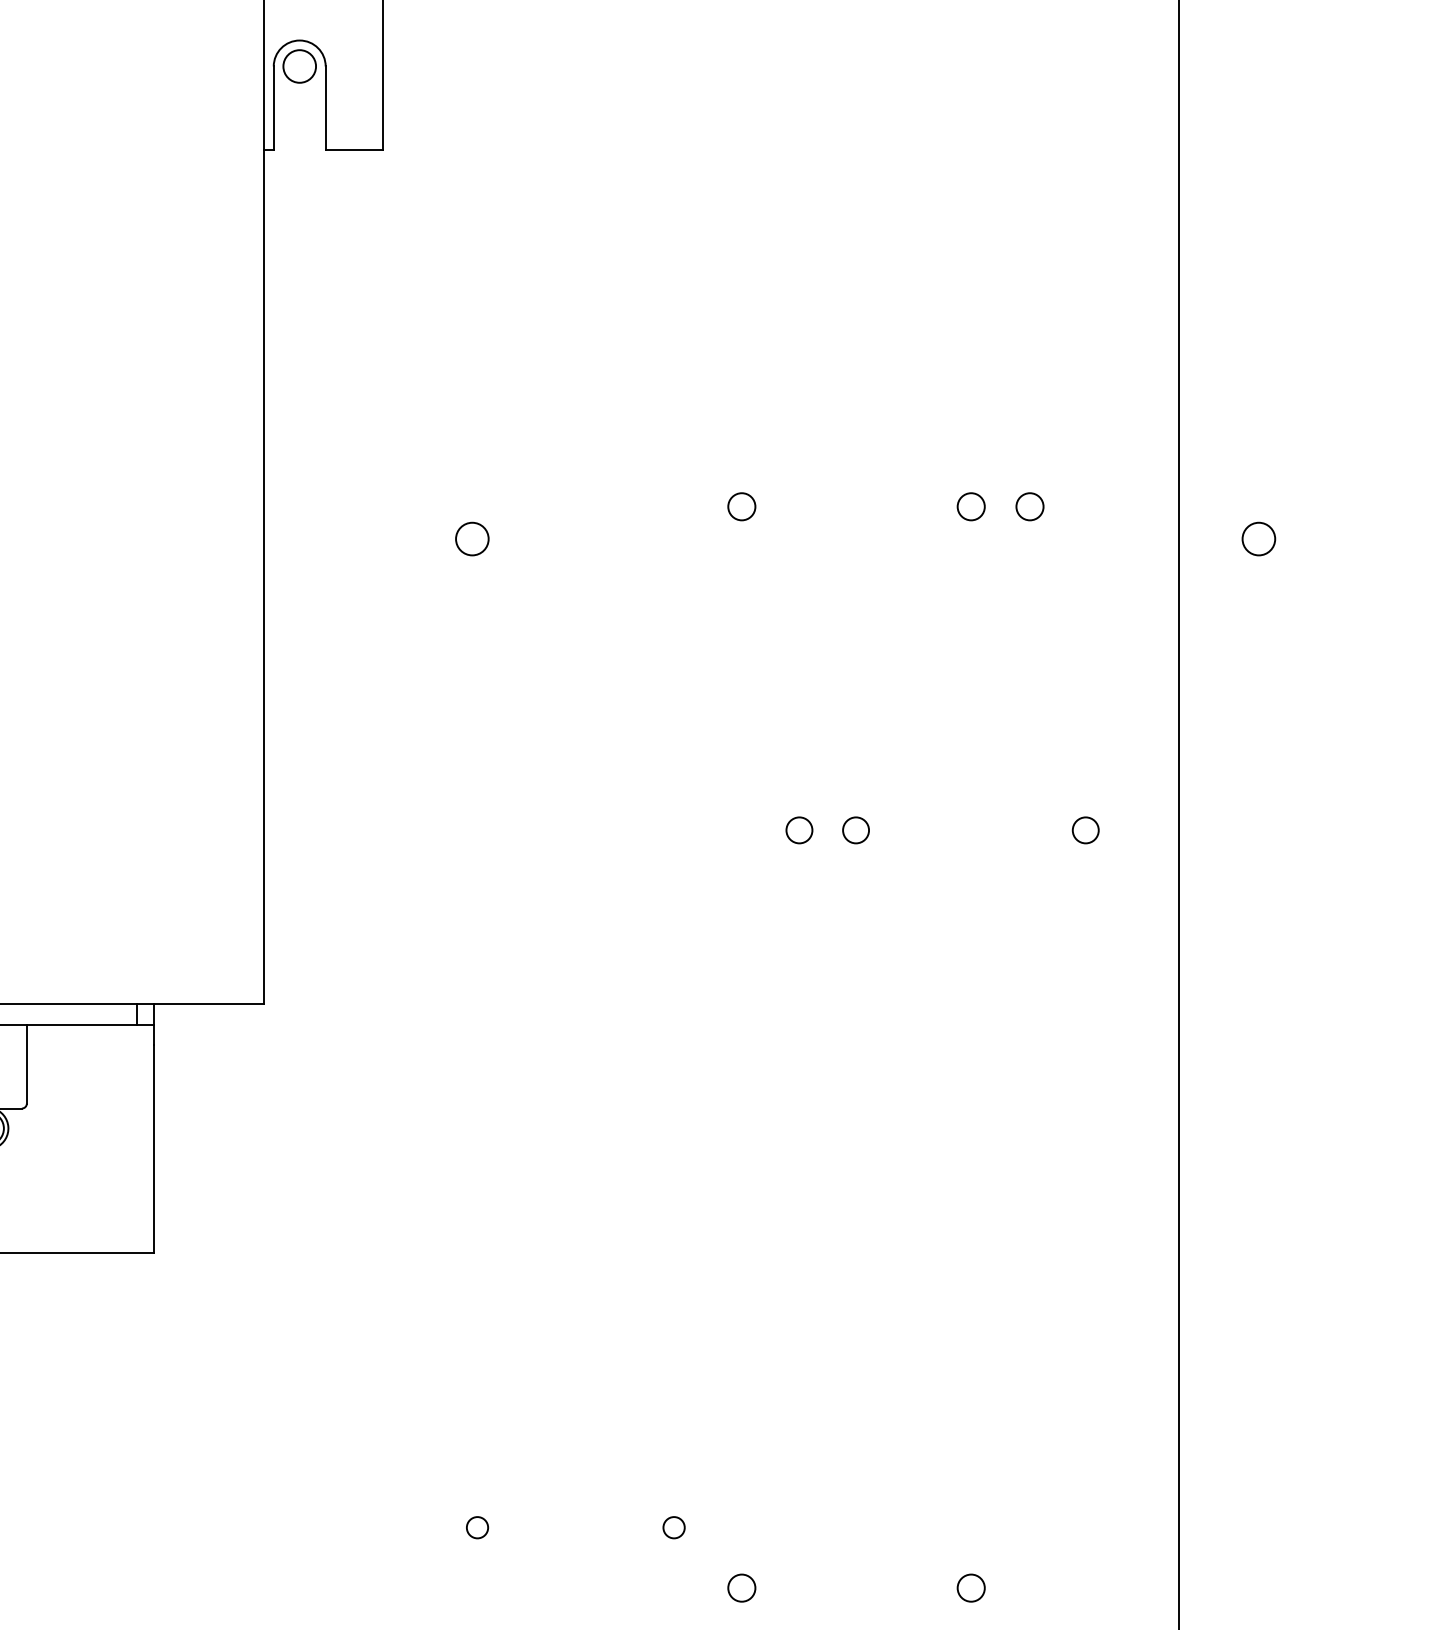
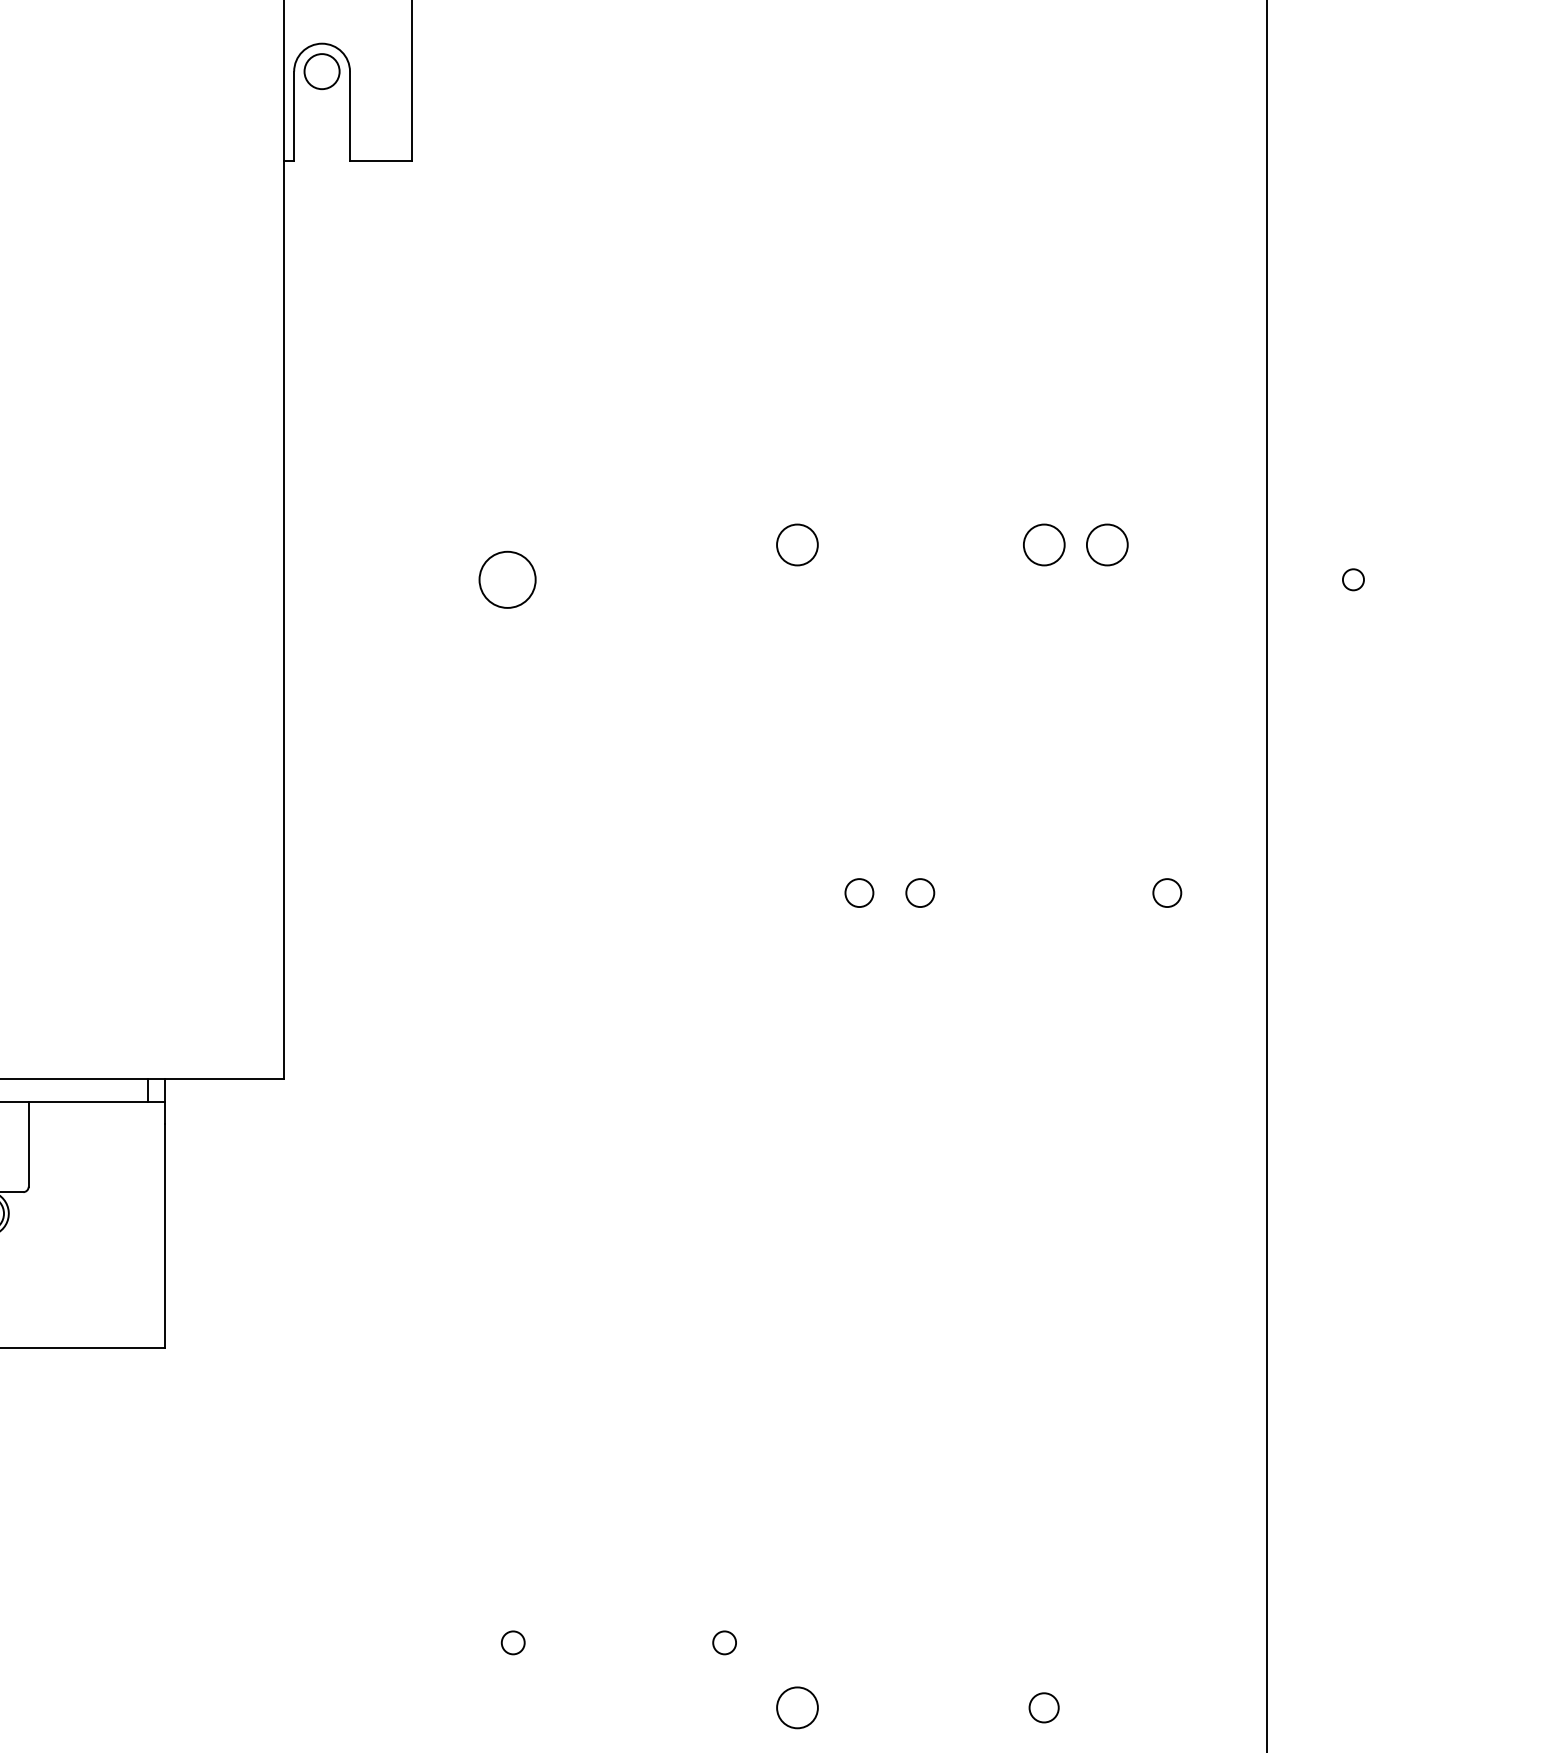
circle: (741, 506) -> (797, 544), size x1.4
circle: (970, 506) -> (1043, 544), size x1.4
circle: (1029, 506) -> (1106, 544), size x1.4
circle: (472, 538) -> (507, 579), size x1.6
circle: (1258, 538) -> (1353, 579), size x0.6
circle: (741, 1587) -> (797, 1707), size x1.4

